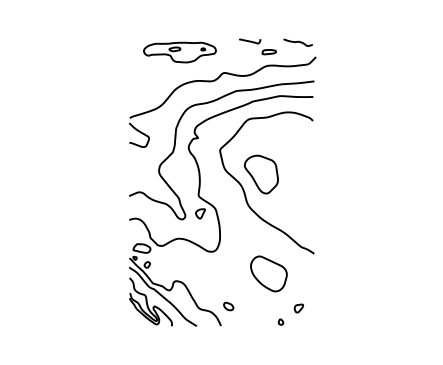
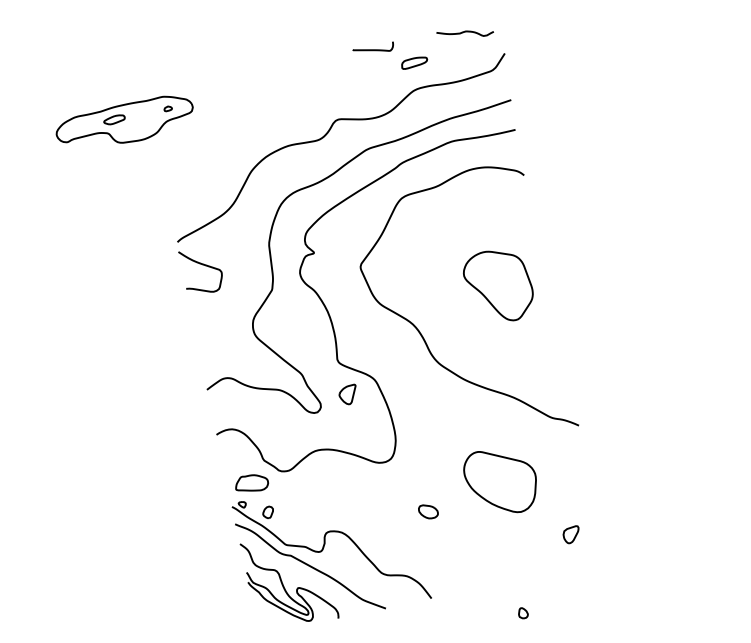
part: (179, 52) -> (124, 123), moved
part: (260, 174) -> (497, 286), moved
part: (228, 306) -> (428, 511), moved
part: (280, 321) -> (521, 612), moved

